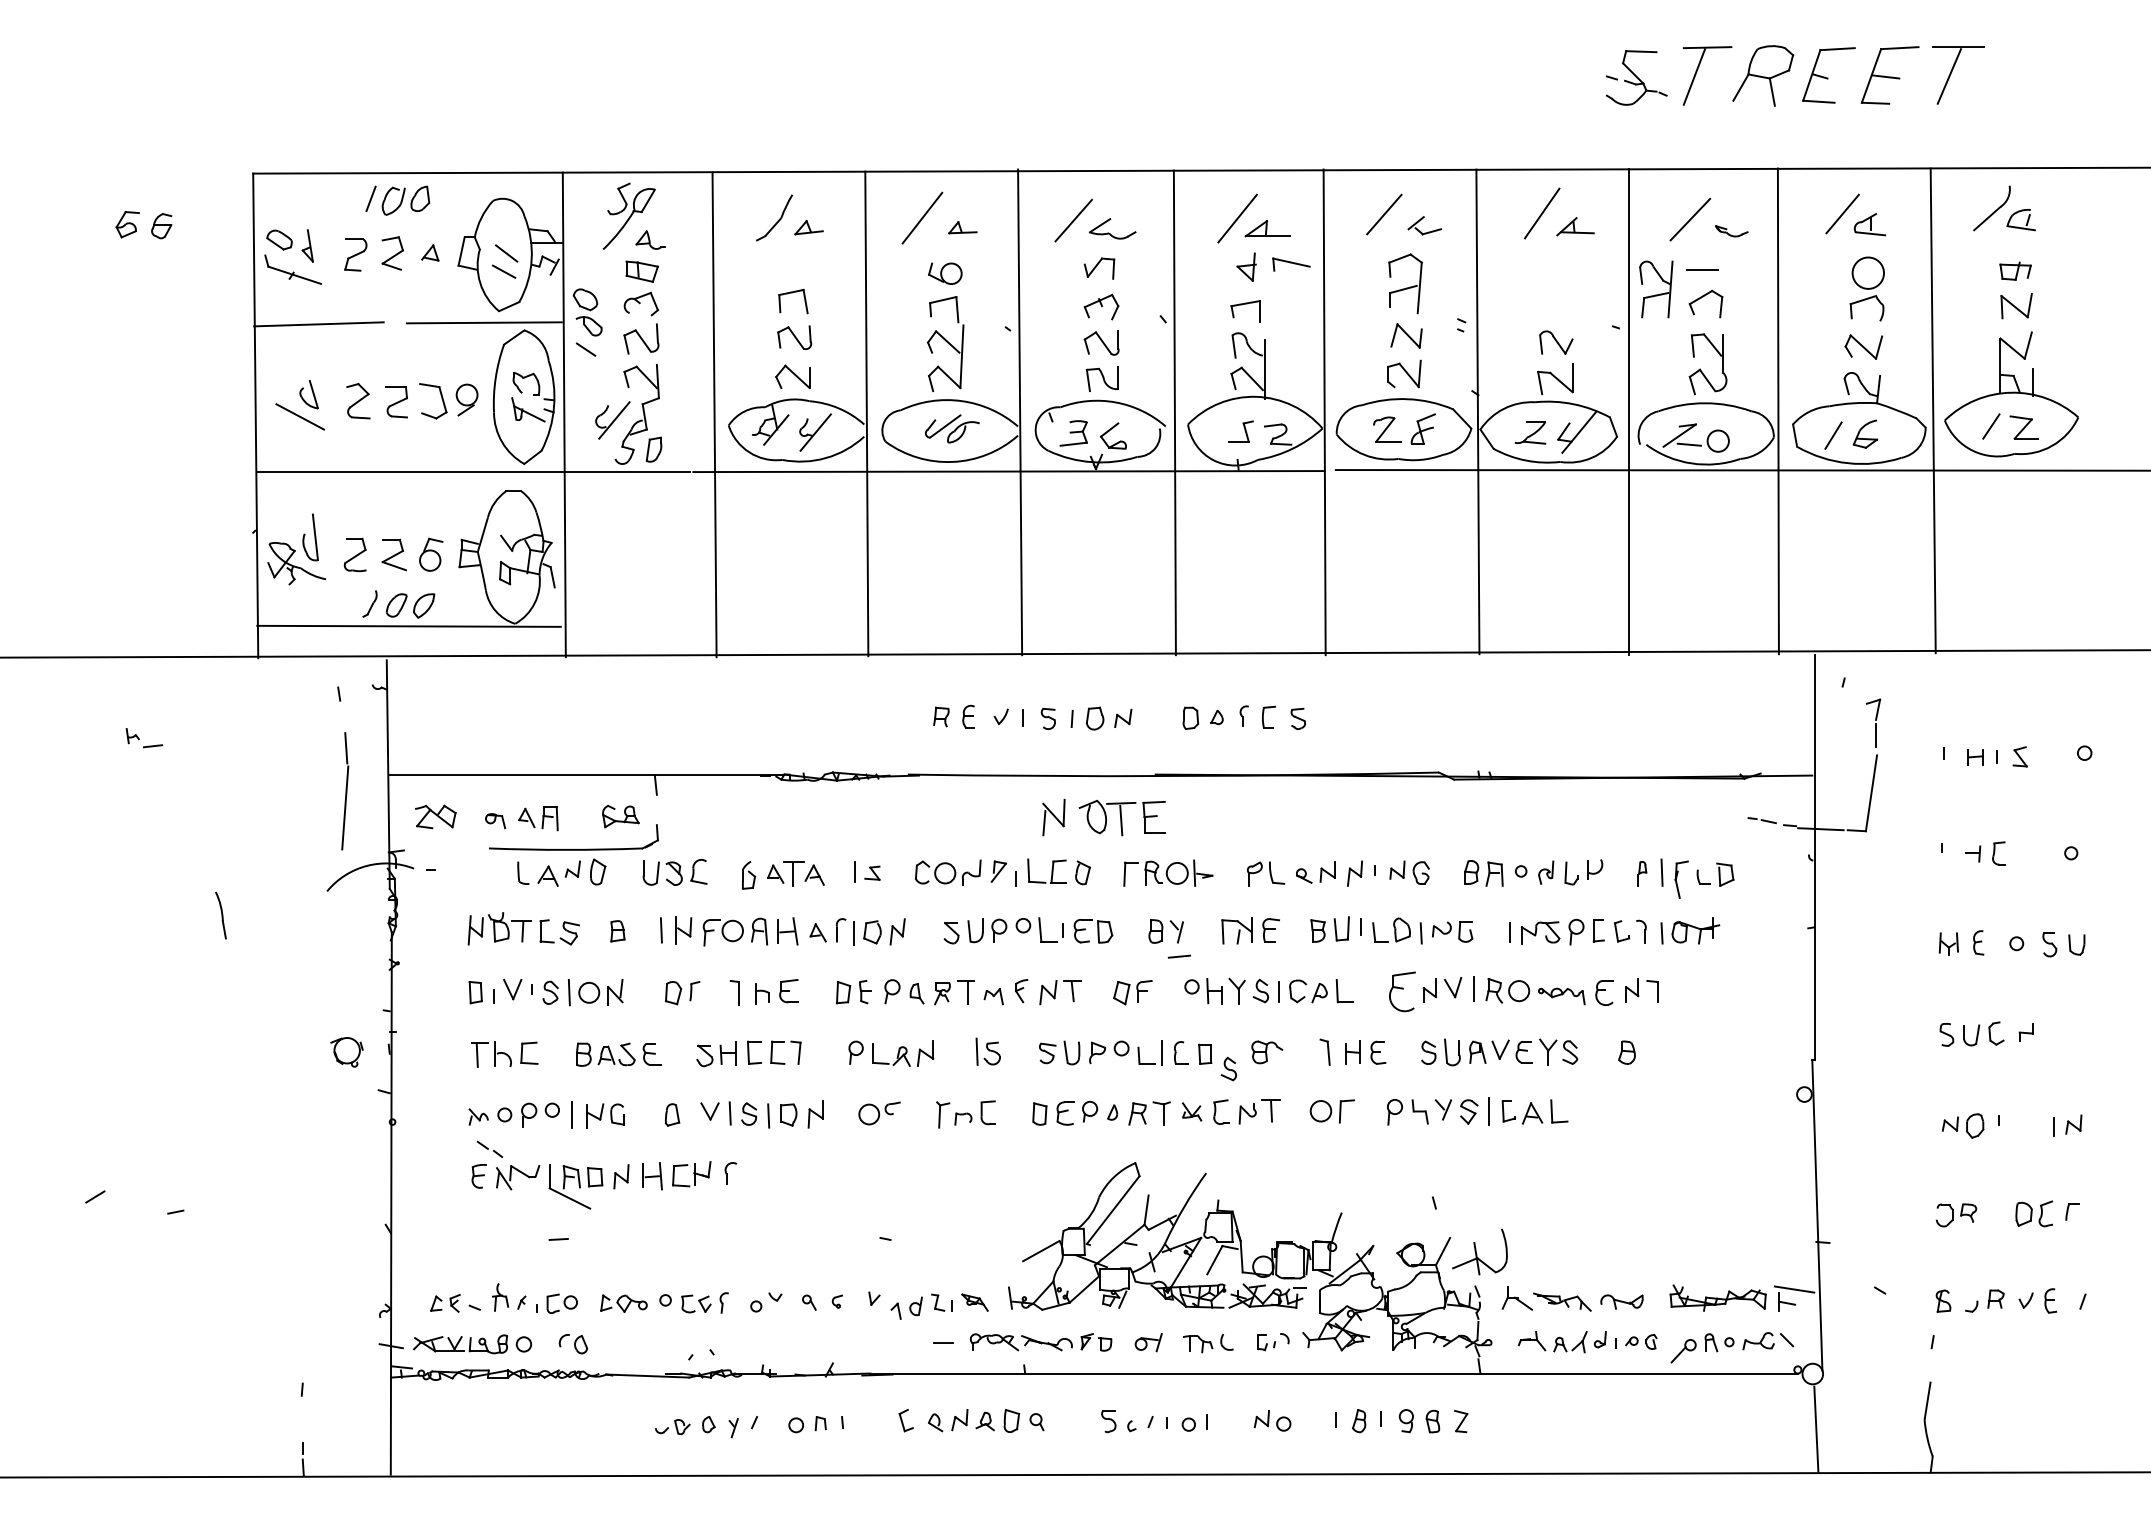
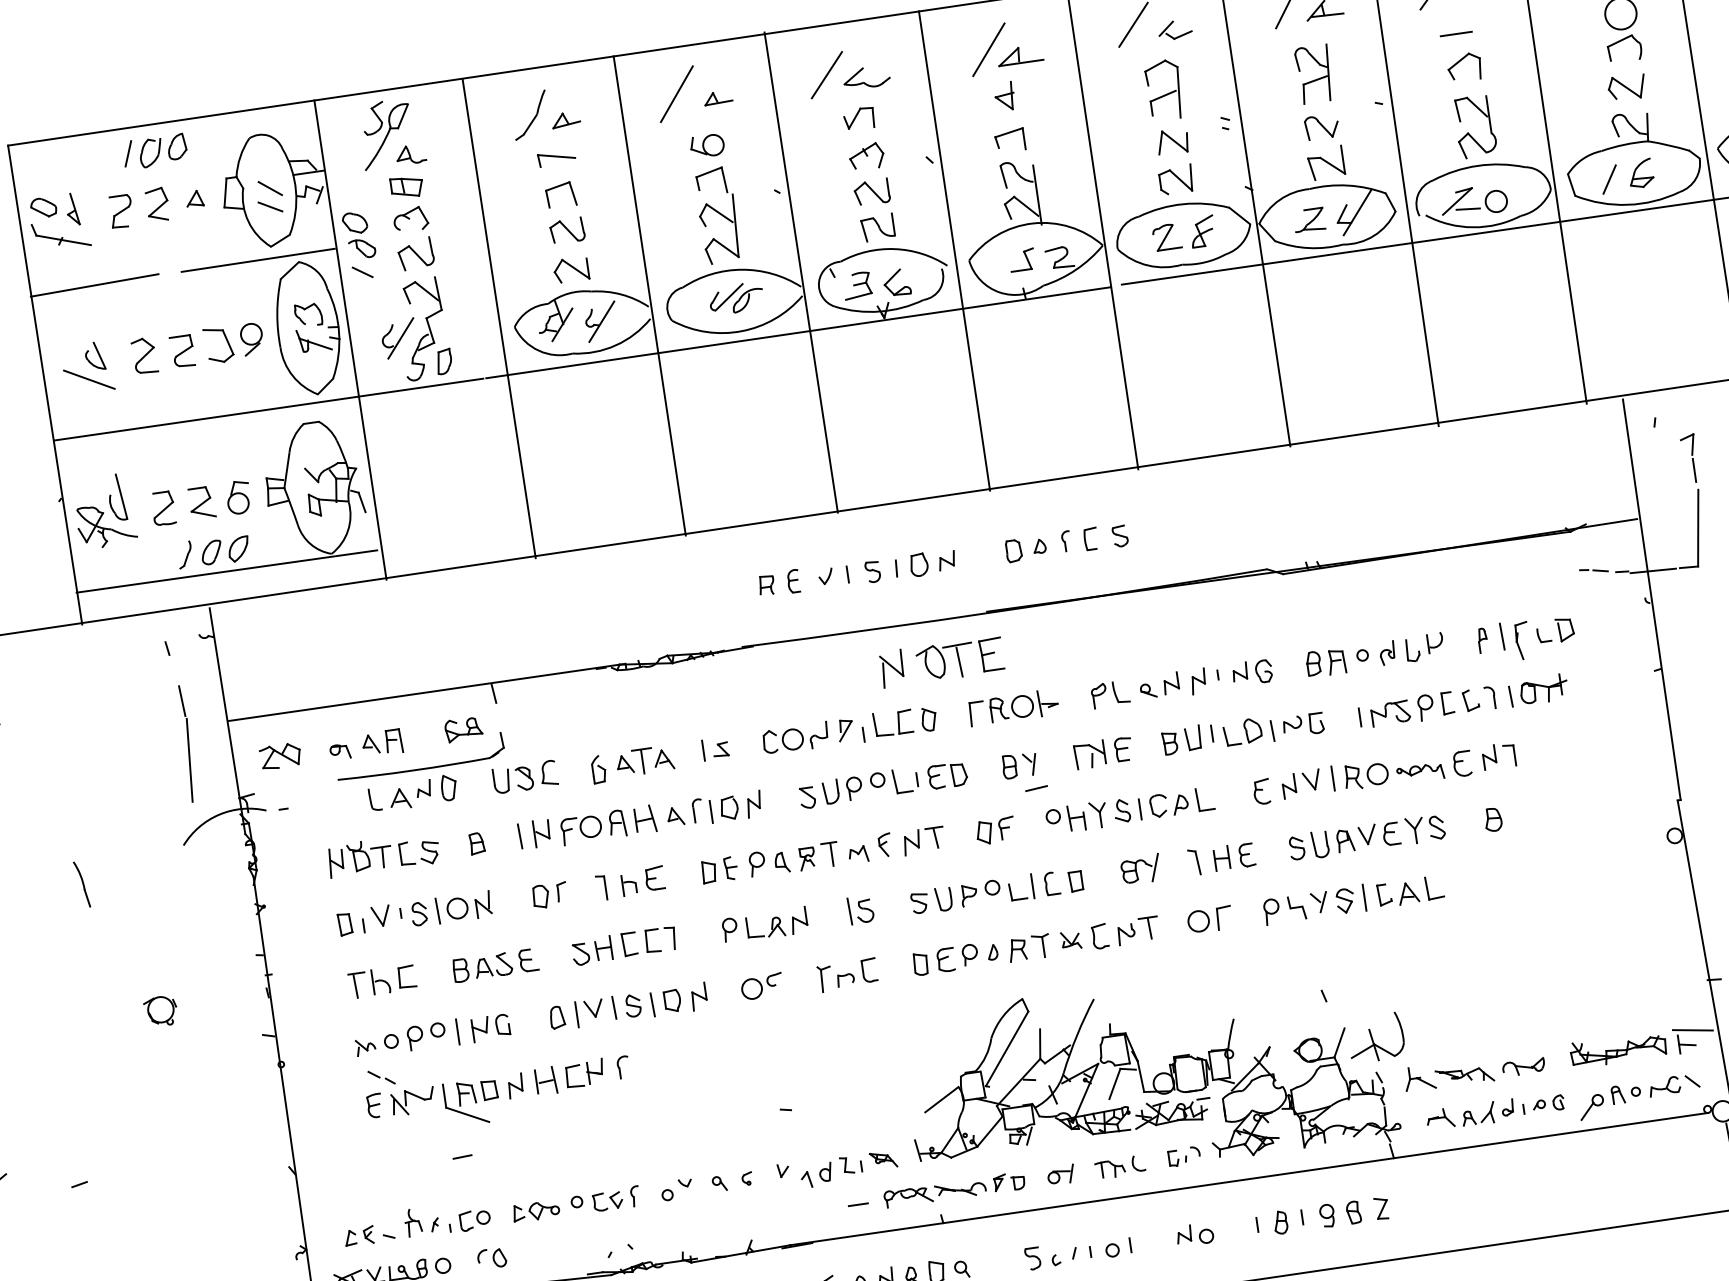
part: (1291, 264) -> (556, 158), moved
part: (1656, 289) -> (1314, 74), moved
part: (1401, 992) -> (1261, 792), size x0.62
line: (1285, 1051) -> (1155, 867), added
part: (346, 1052) -> (160, 1011), moved
part: (1228, 1068) -> (1101, 892), removed
line: (692, 1114) -> (577, 1014), added

